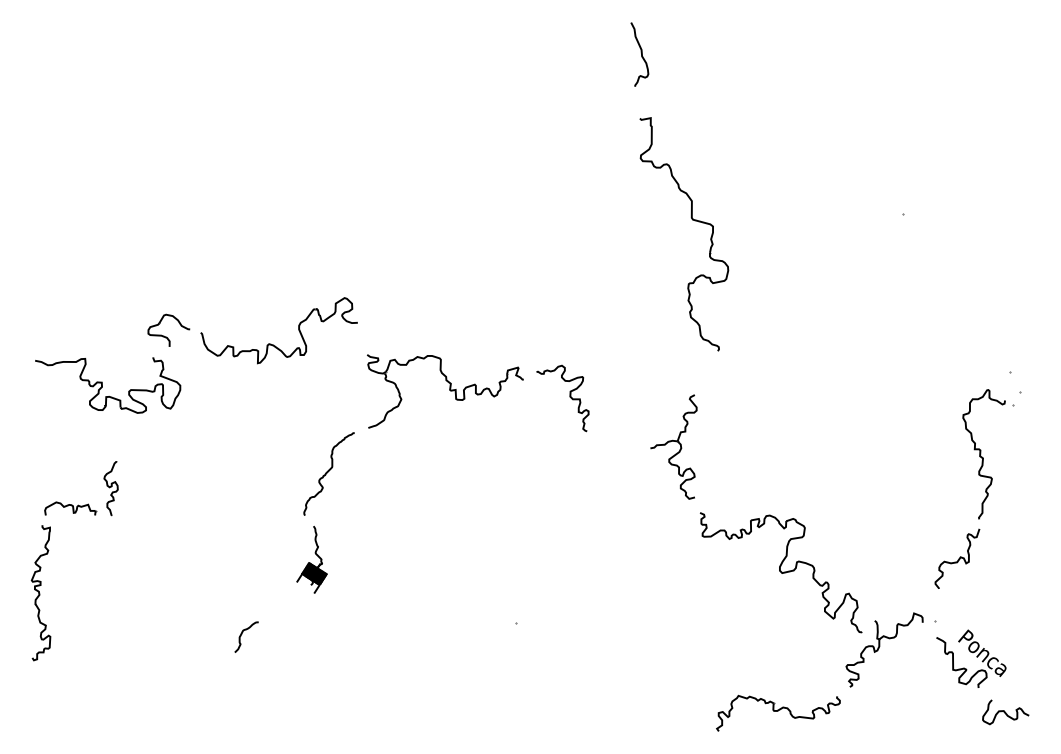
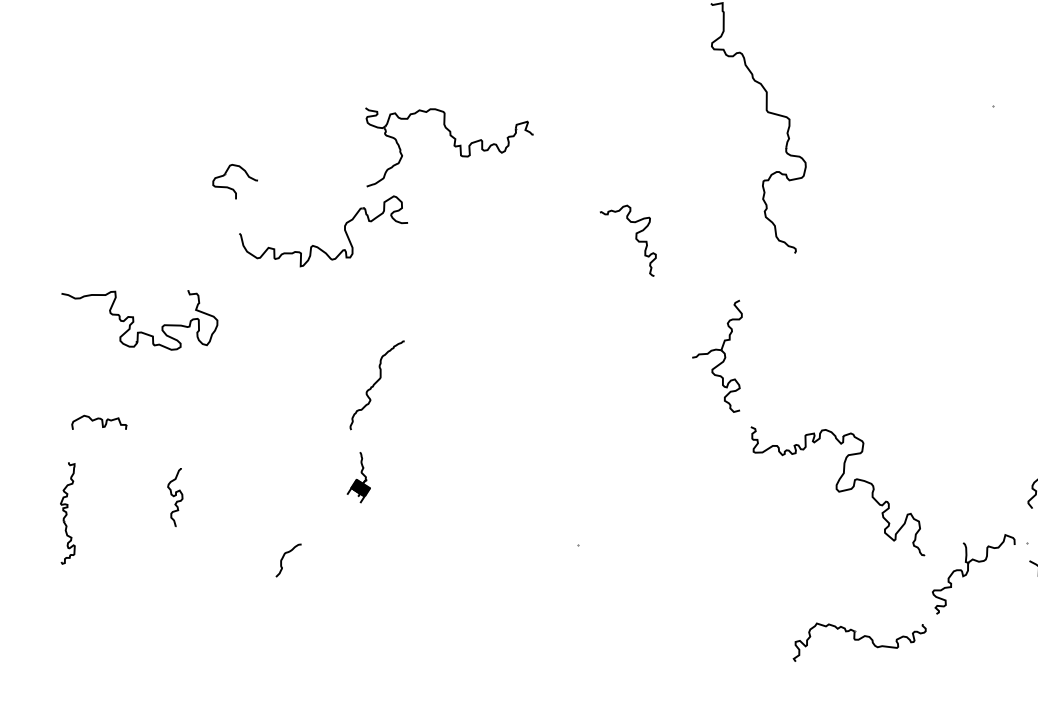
part: (164, 335) -> (230, 187), moved
part: (108, 385) -> (140, 320), moved
part: (445, 391) -> (449, 147), moved
curve: (569, 397) -> (635, 239), moved
part: (673, 446) -> (716, 355), moved
curve: (110, 487) -> (174, 496), moved
part: (311, 559) -> (358, 477), size x0.7
part: (780, 572) -> (837, 491), moved
part: (40, 593) -> (67, 513), size x0.7

